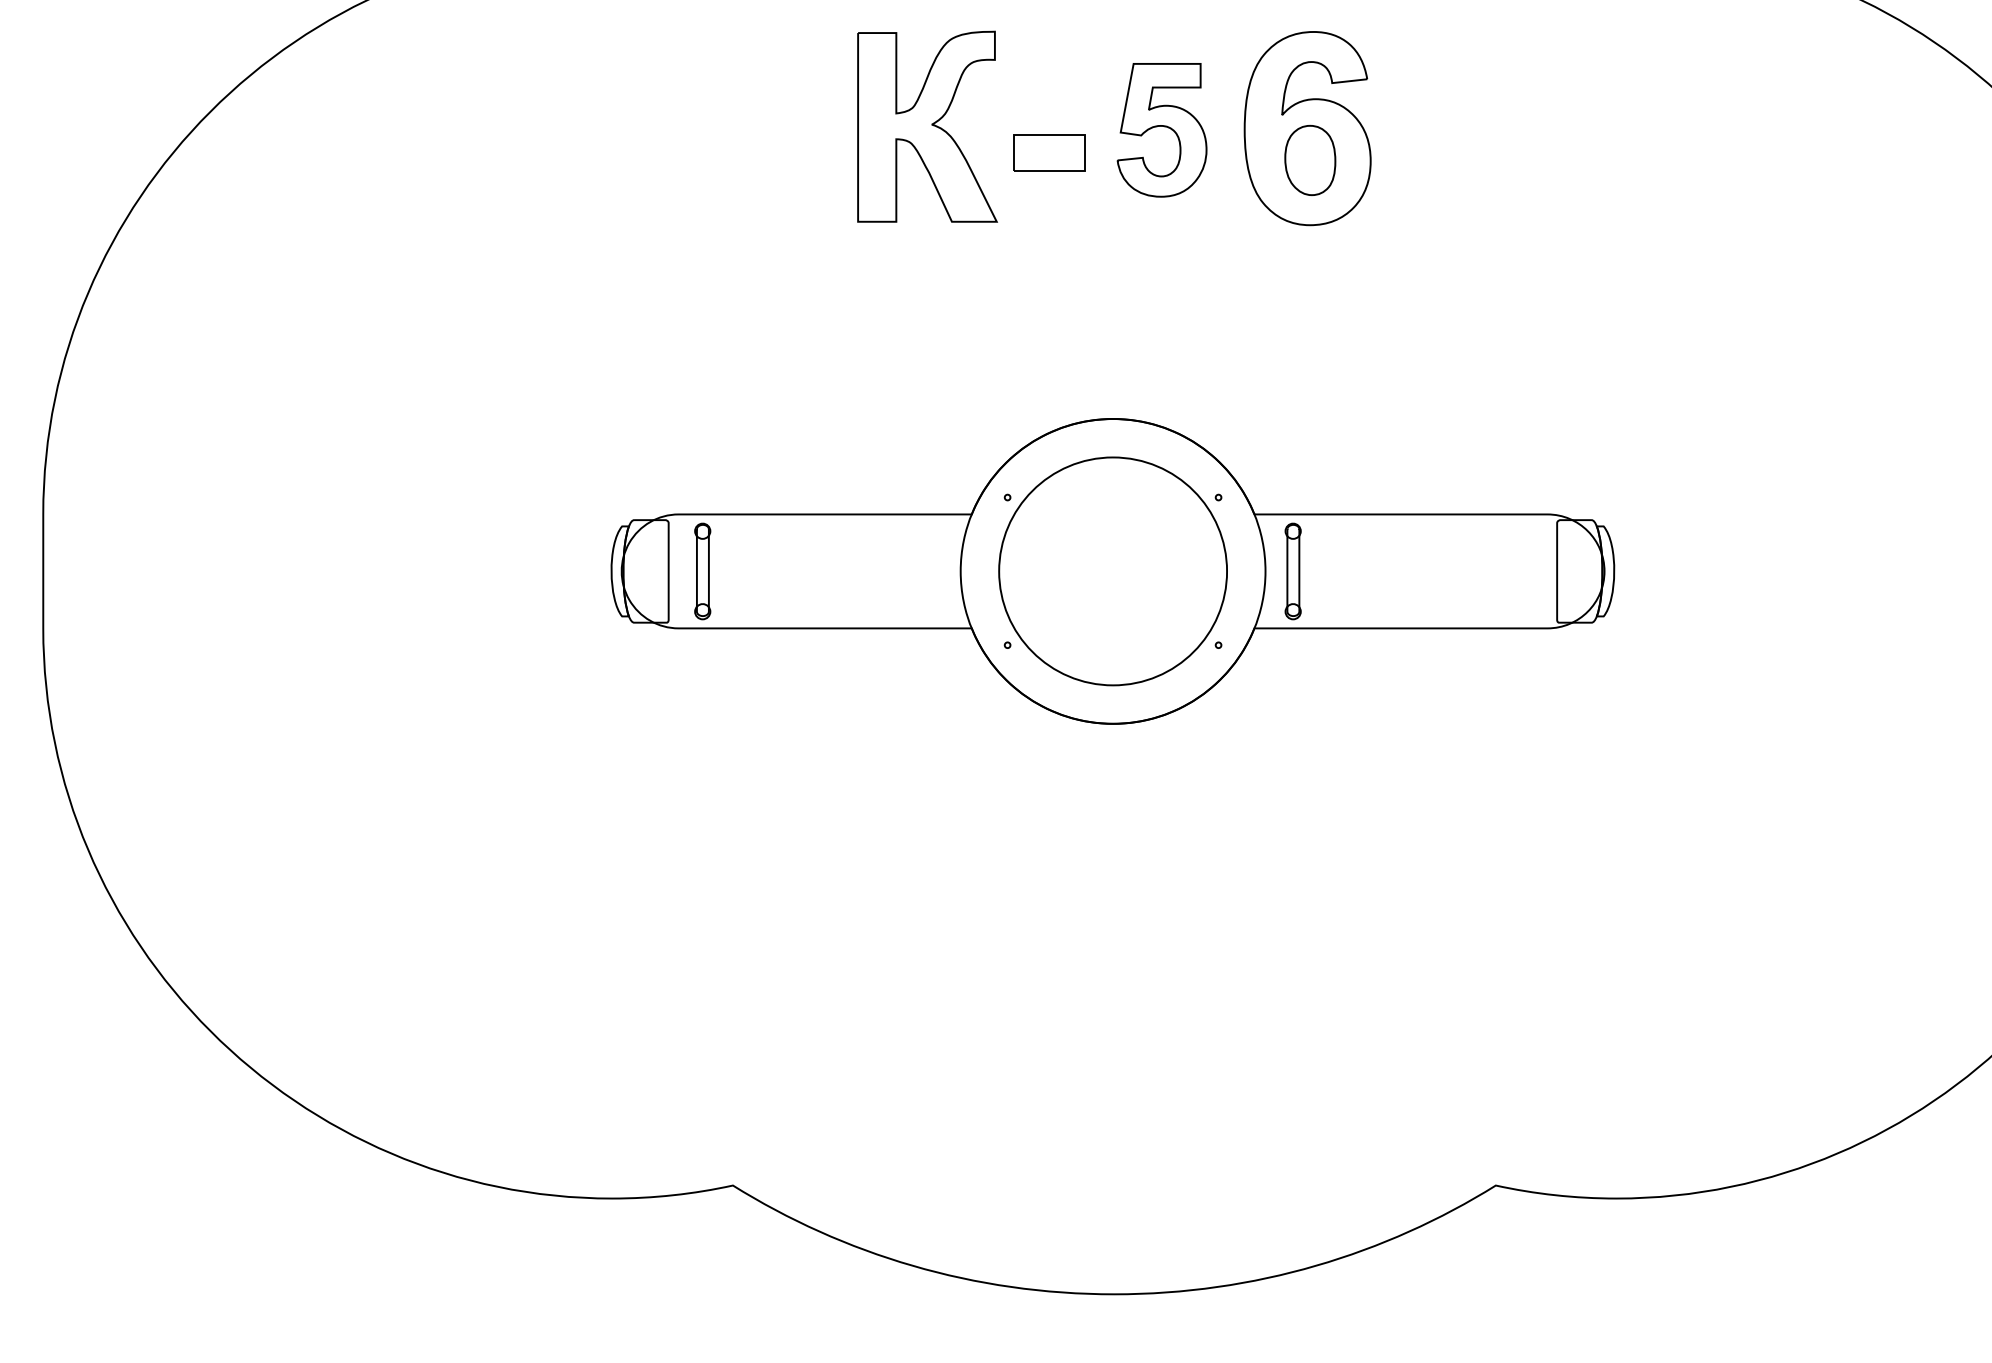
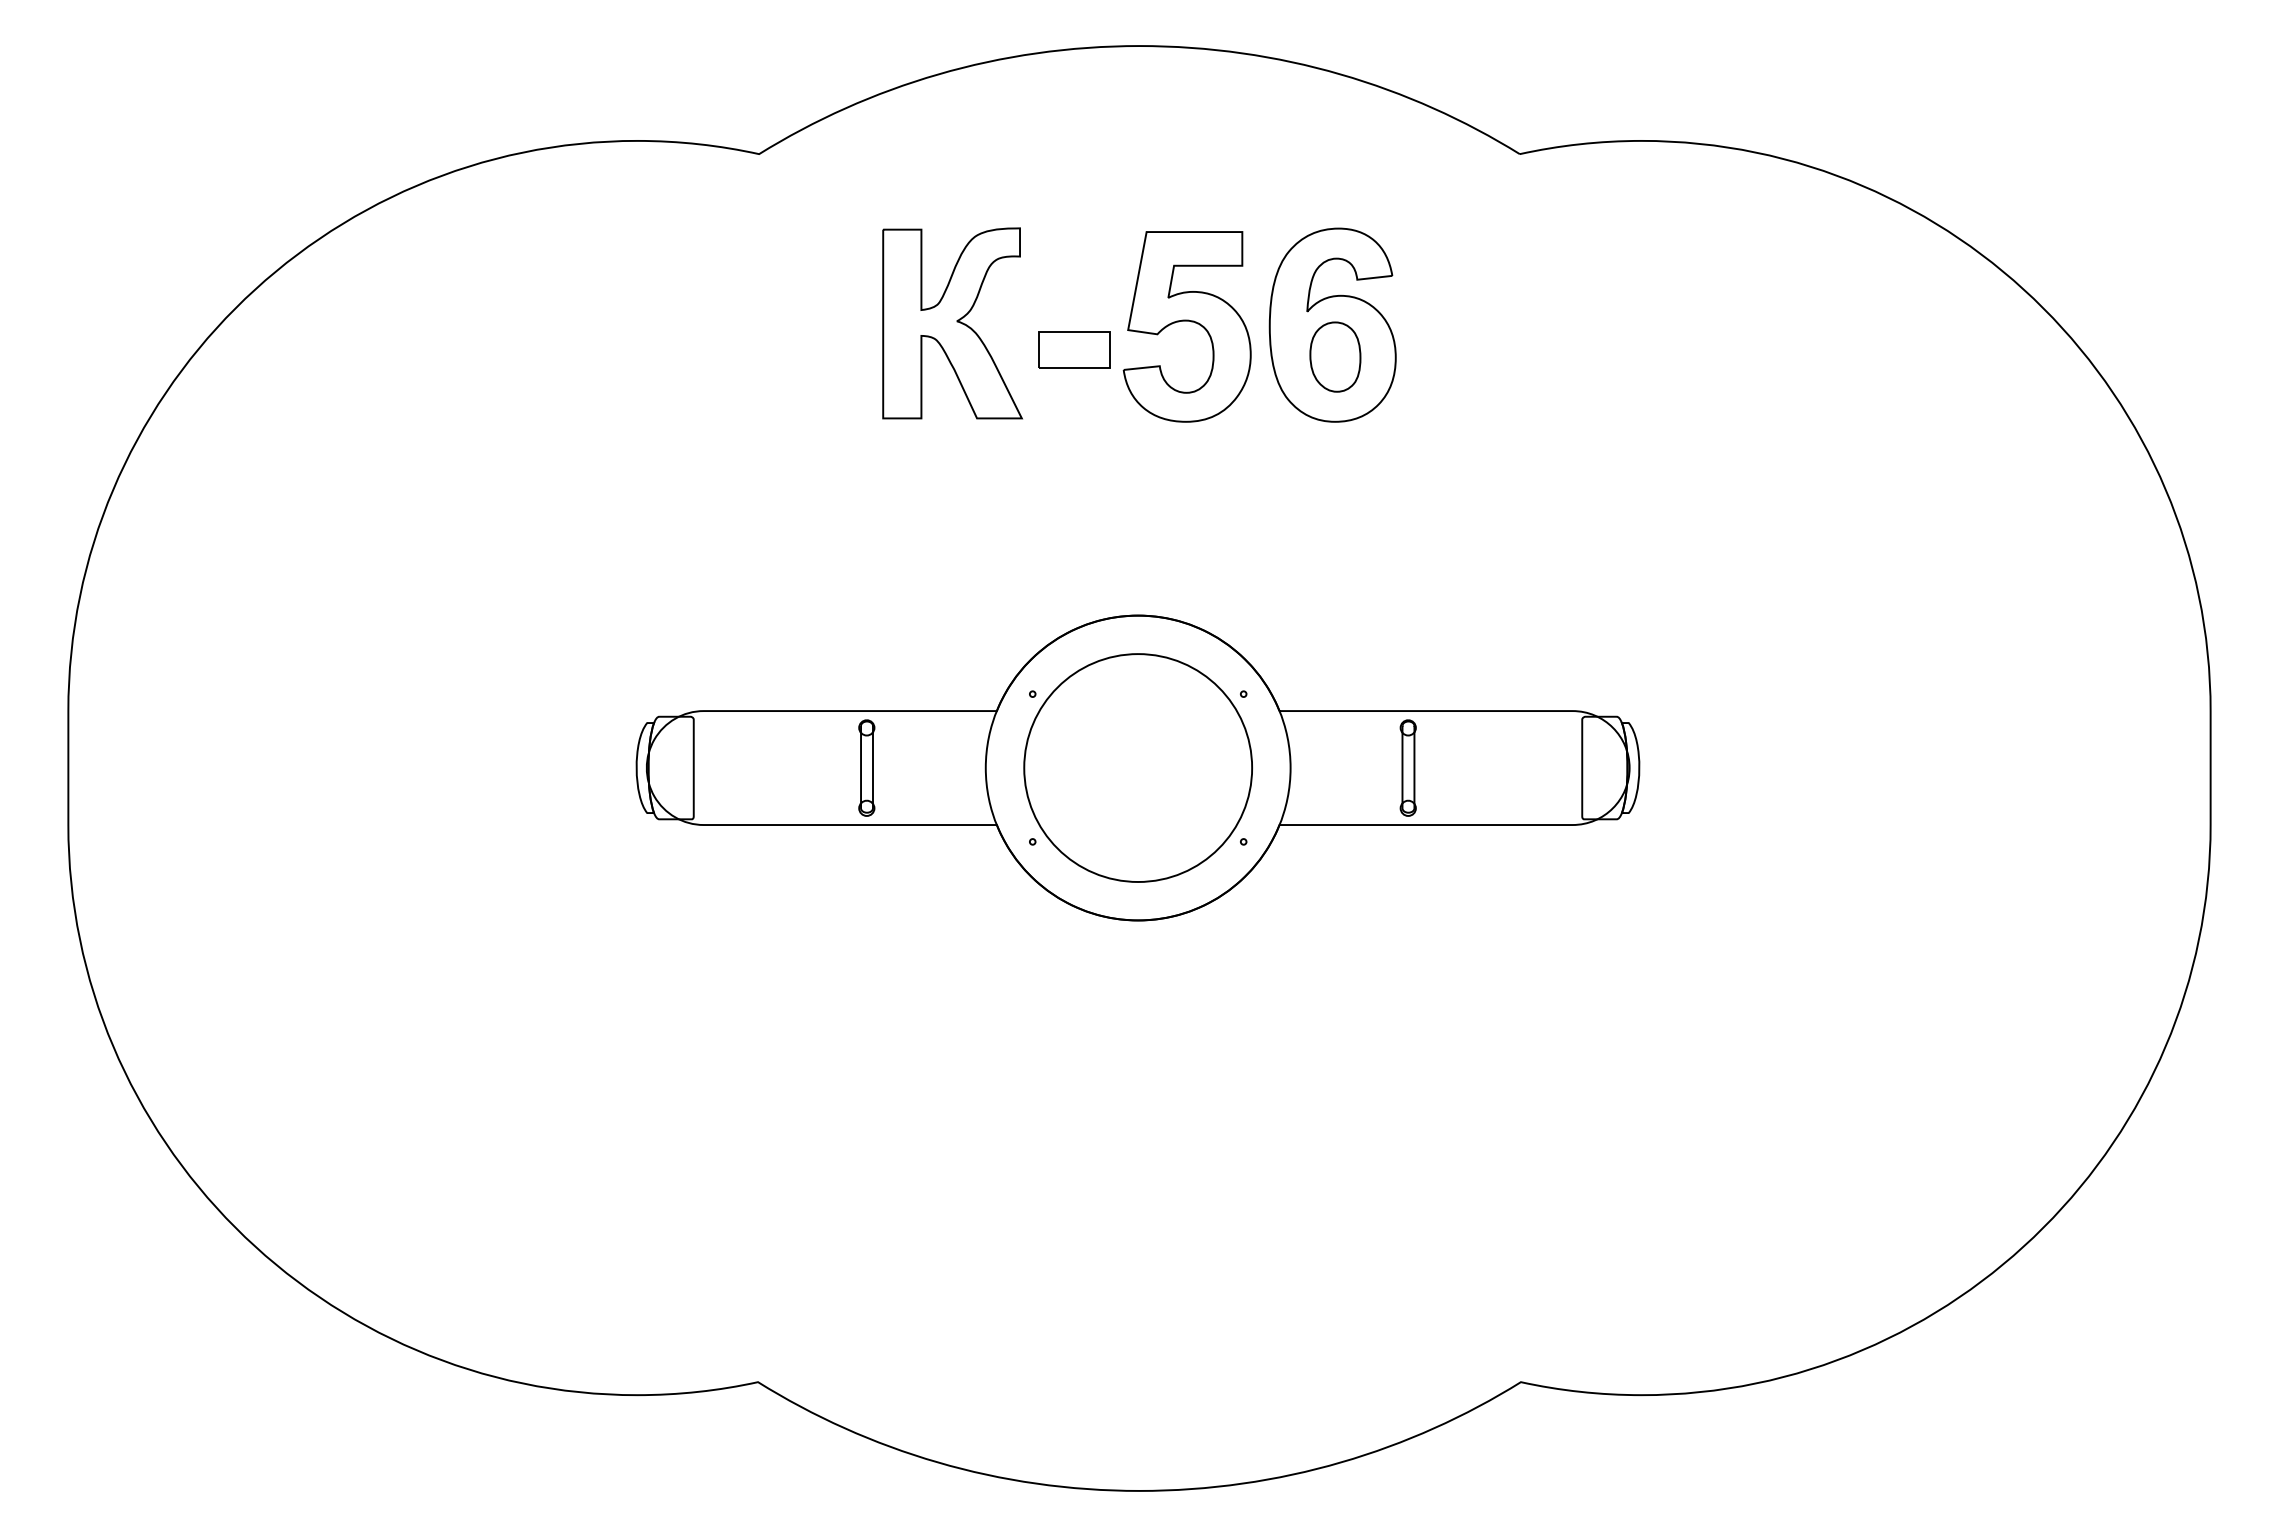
part: (1161, 129) -> (1186, 326), size x1.43
part: (702, 570) -> (866, 767), moved
part: (1292, 570) -> (1407, 767), moved

